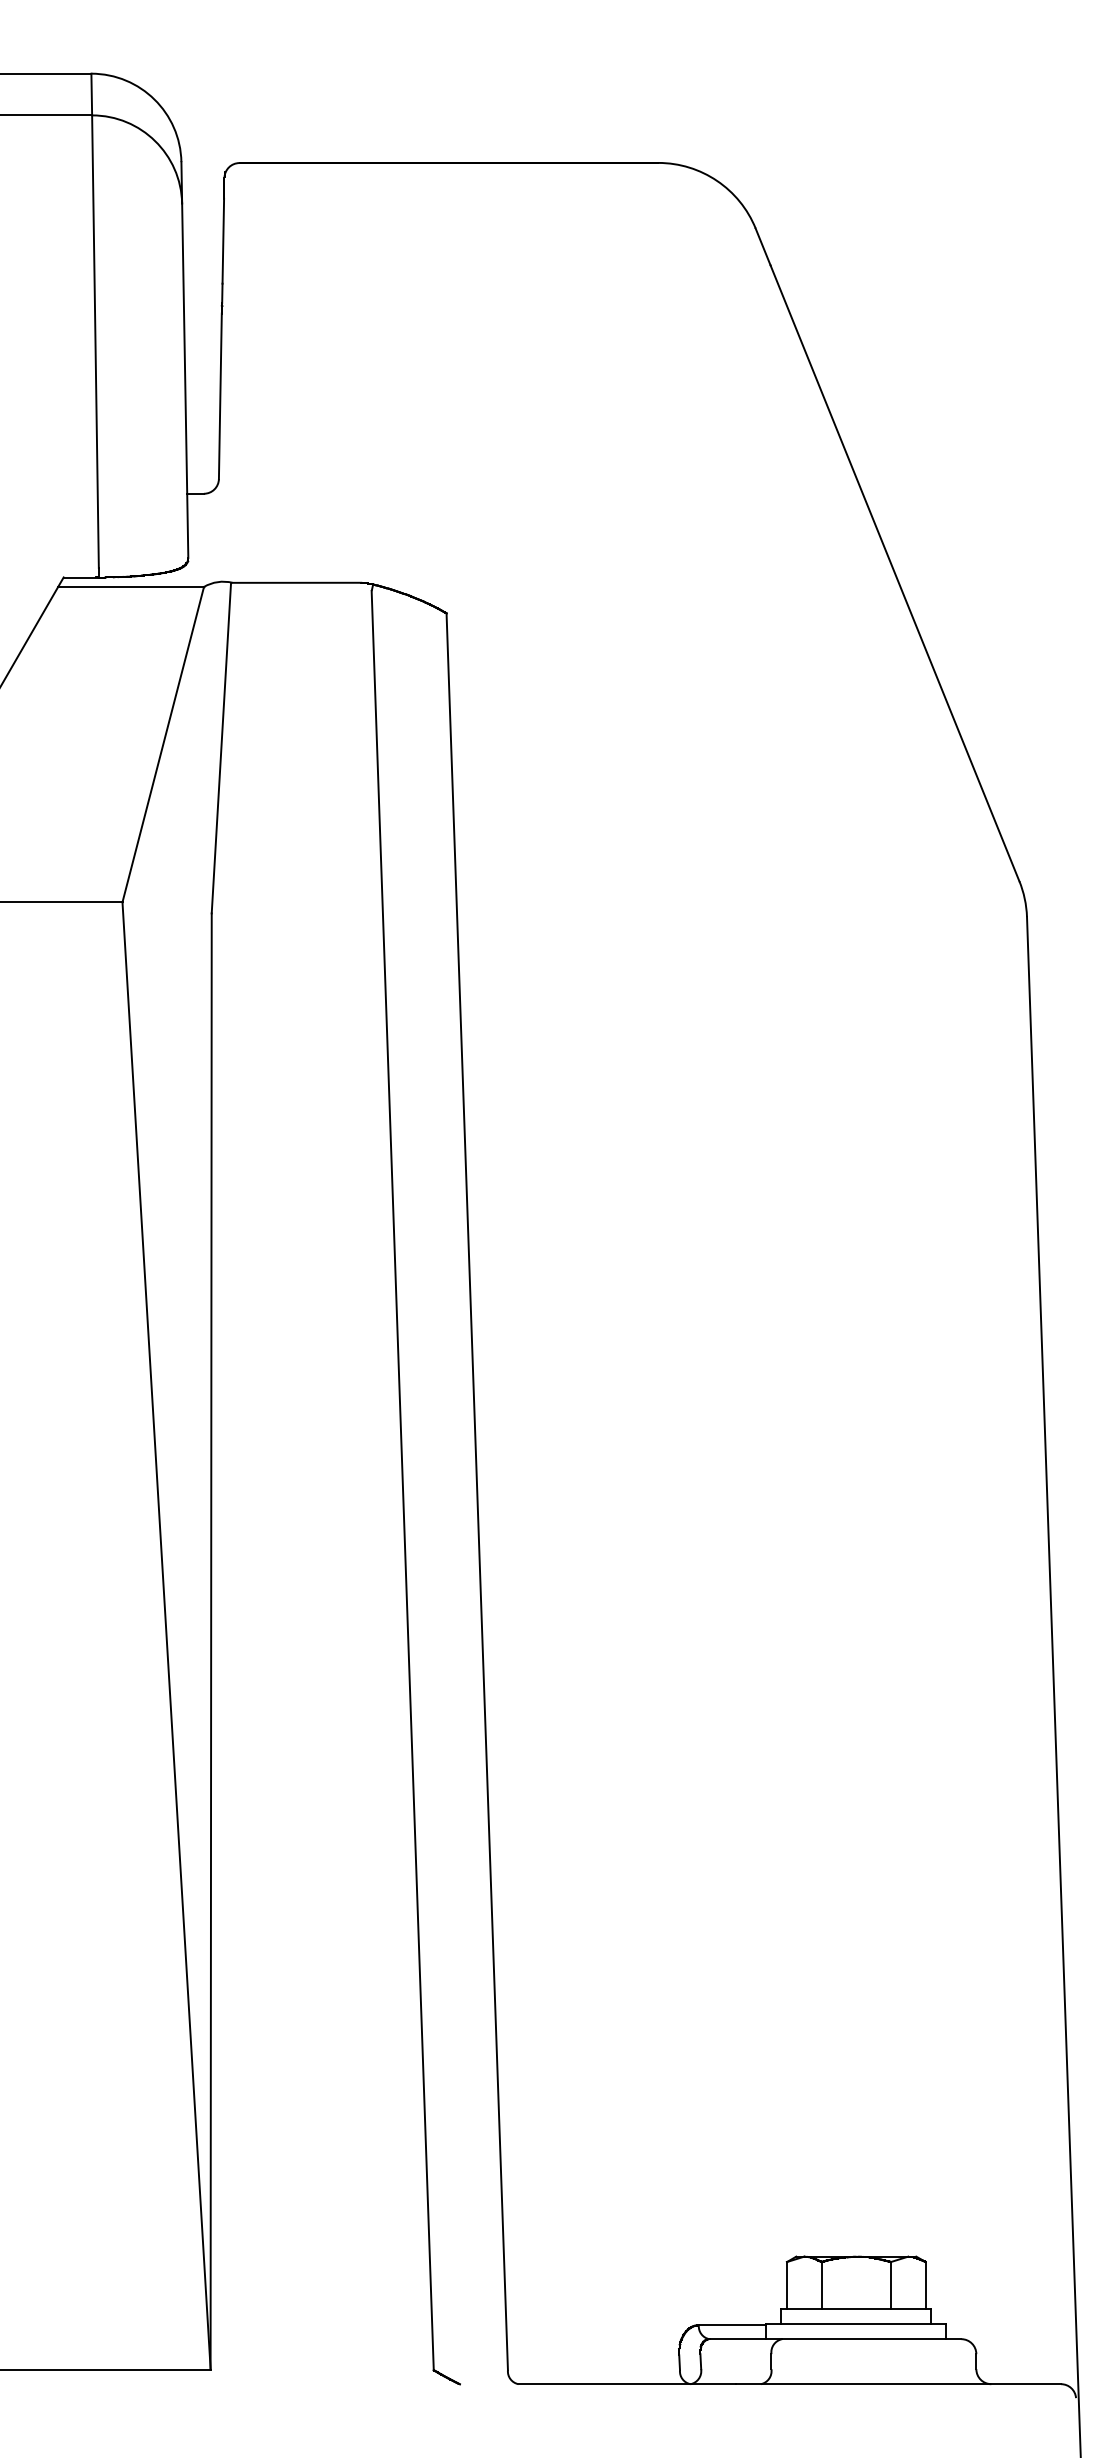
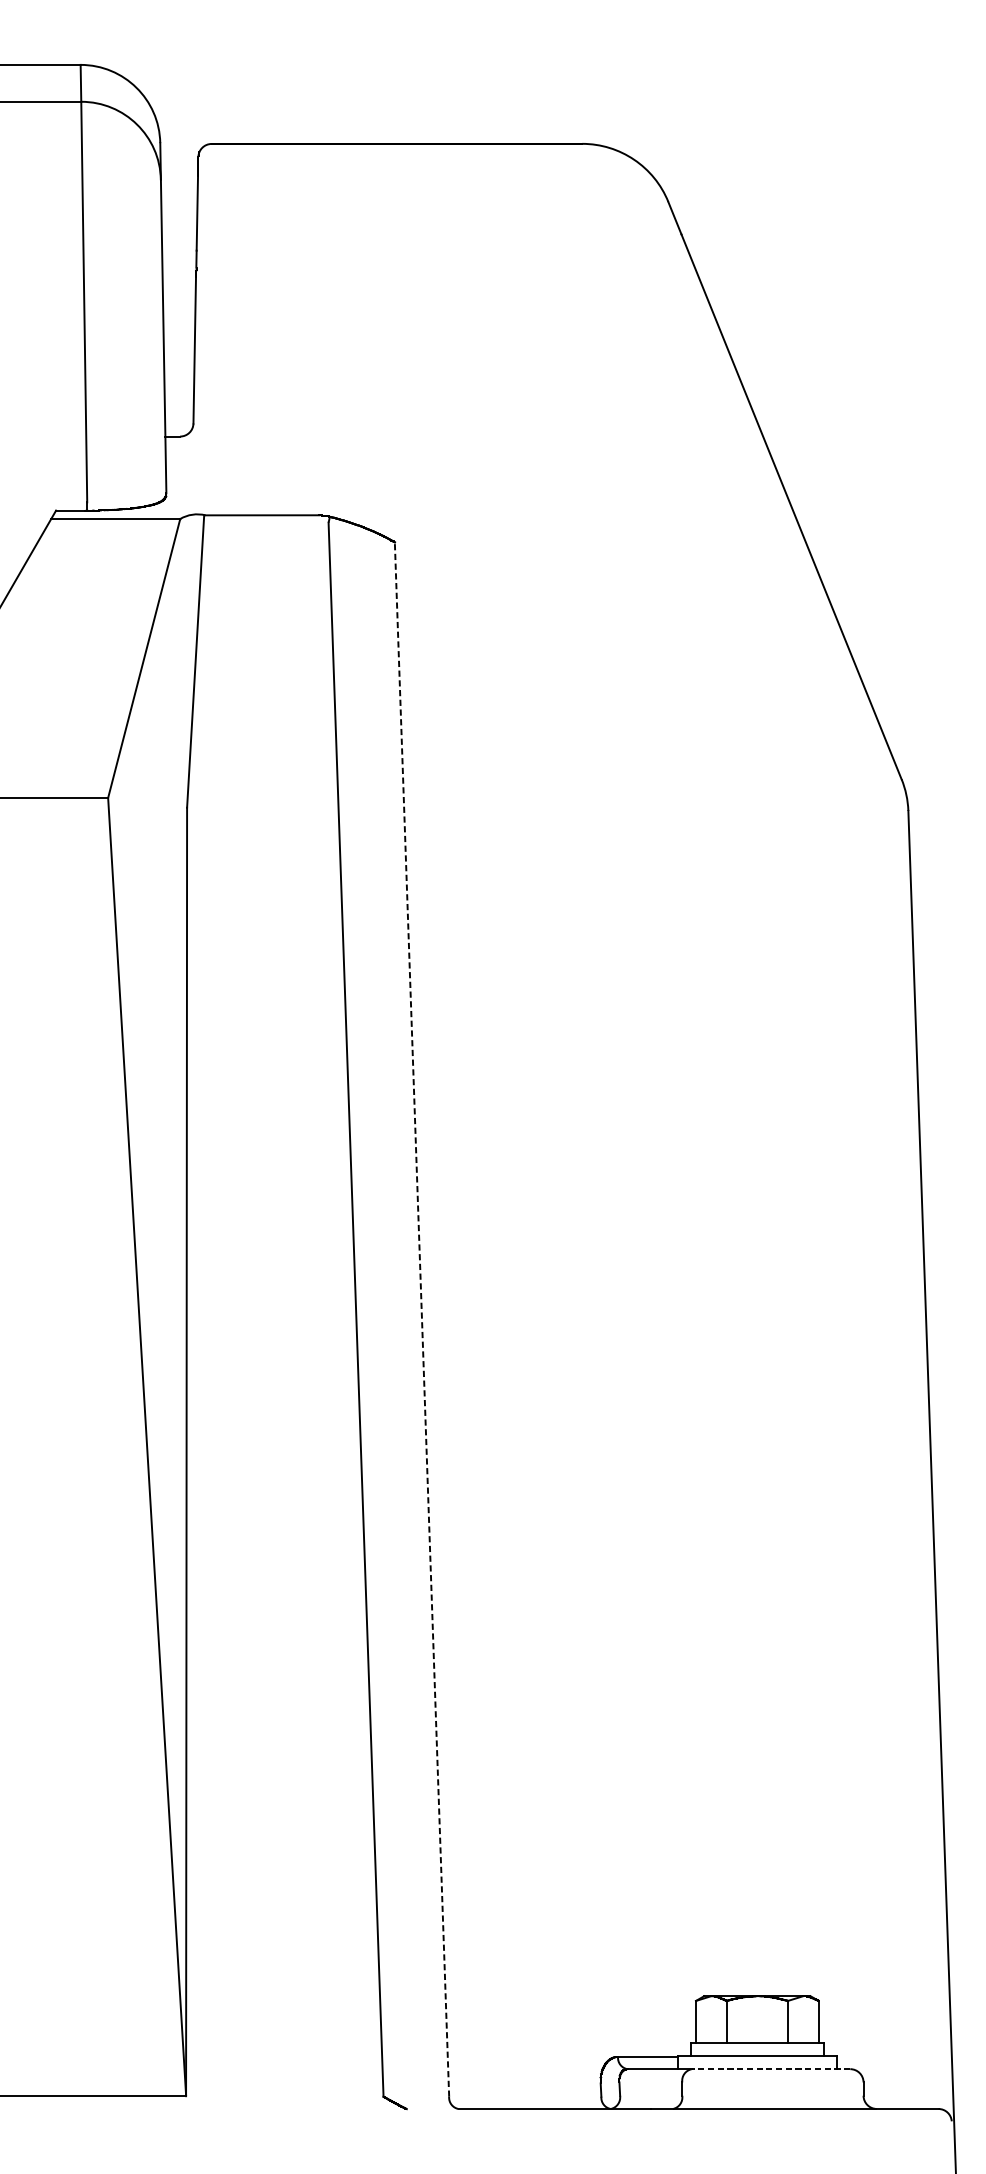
line: (477, 1491) -> (422, 1319), solid -> dashed
line: (871, 2339) -> (770, 2069), solid -> dashed

